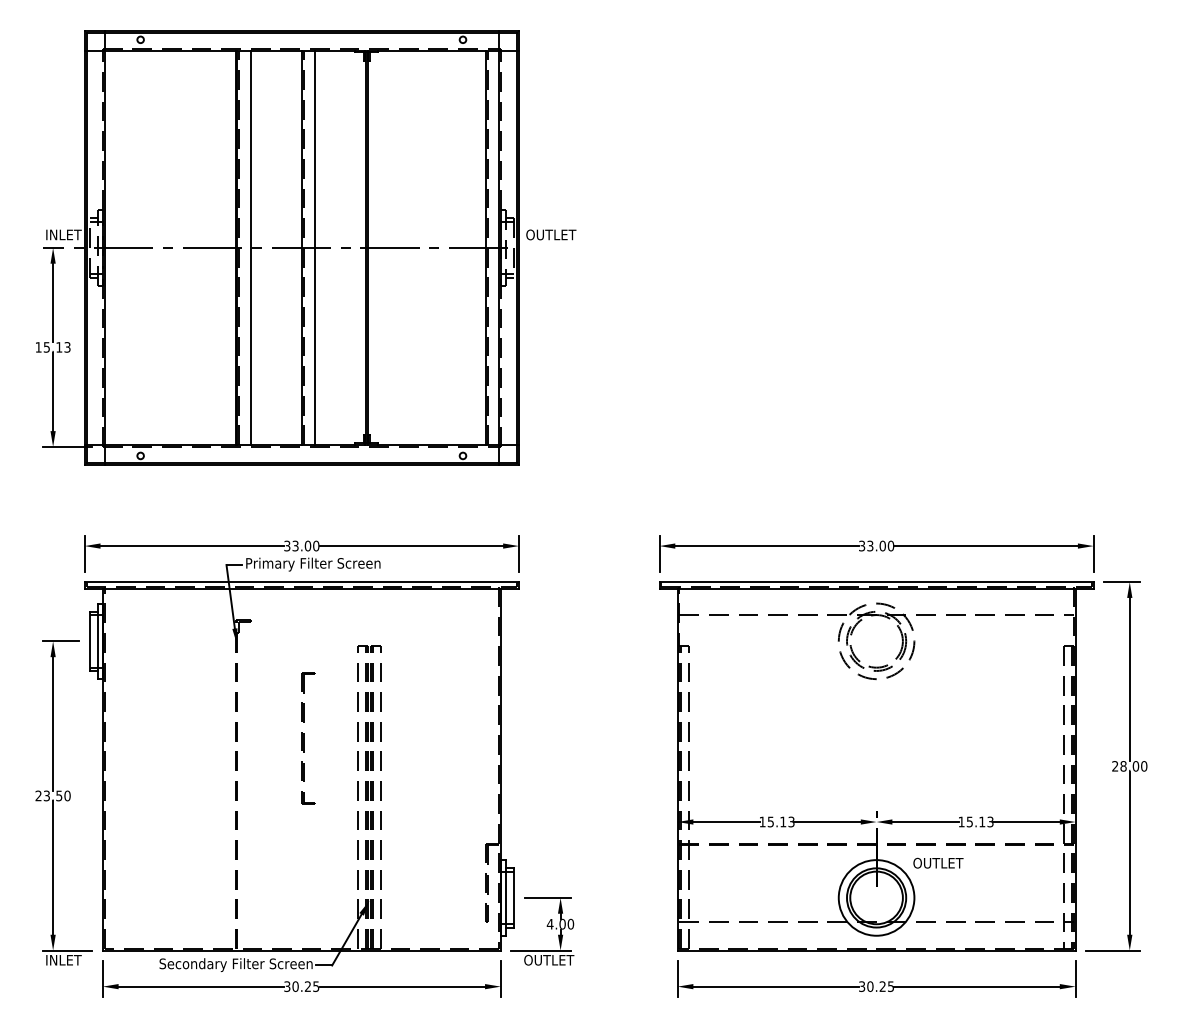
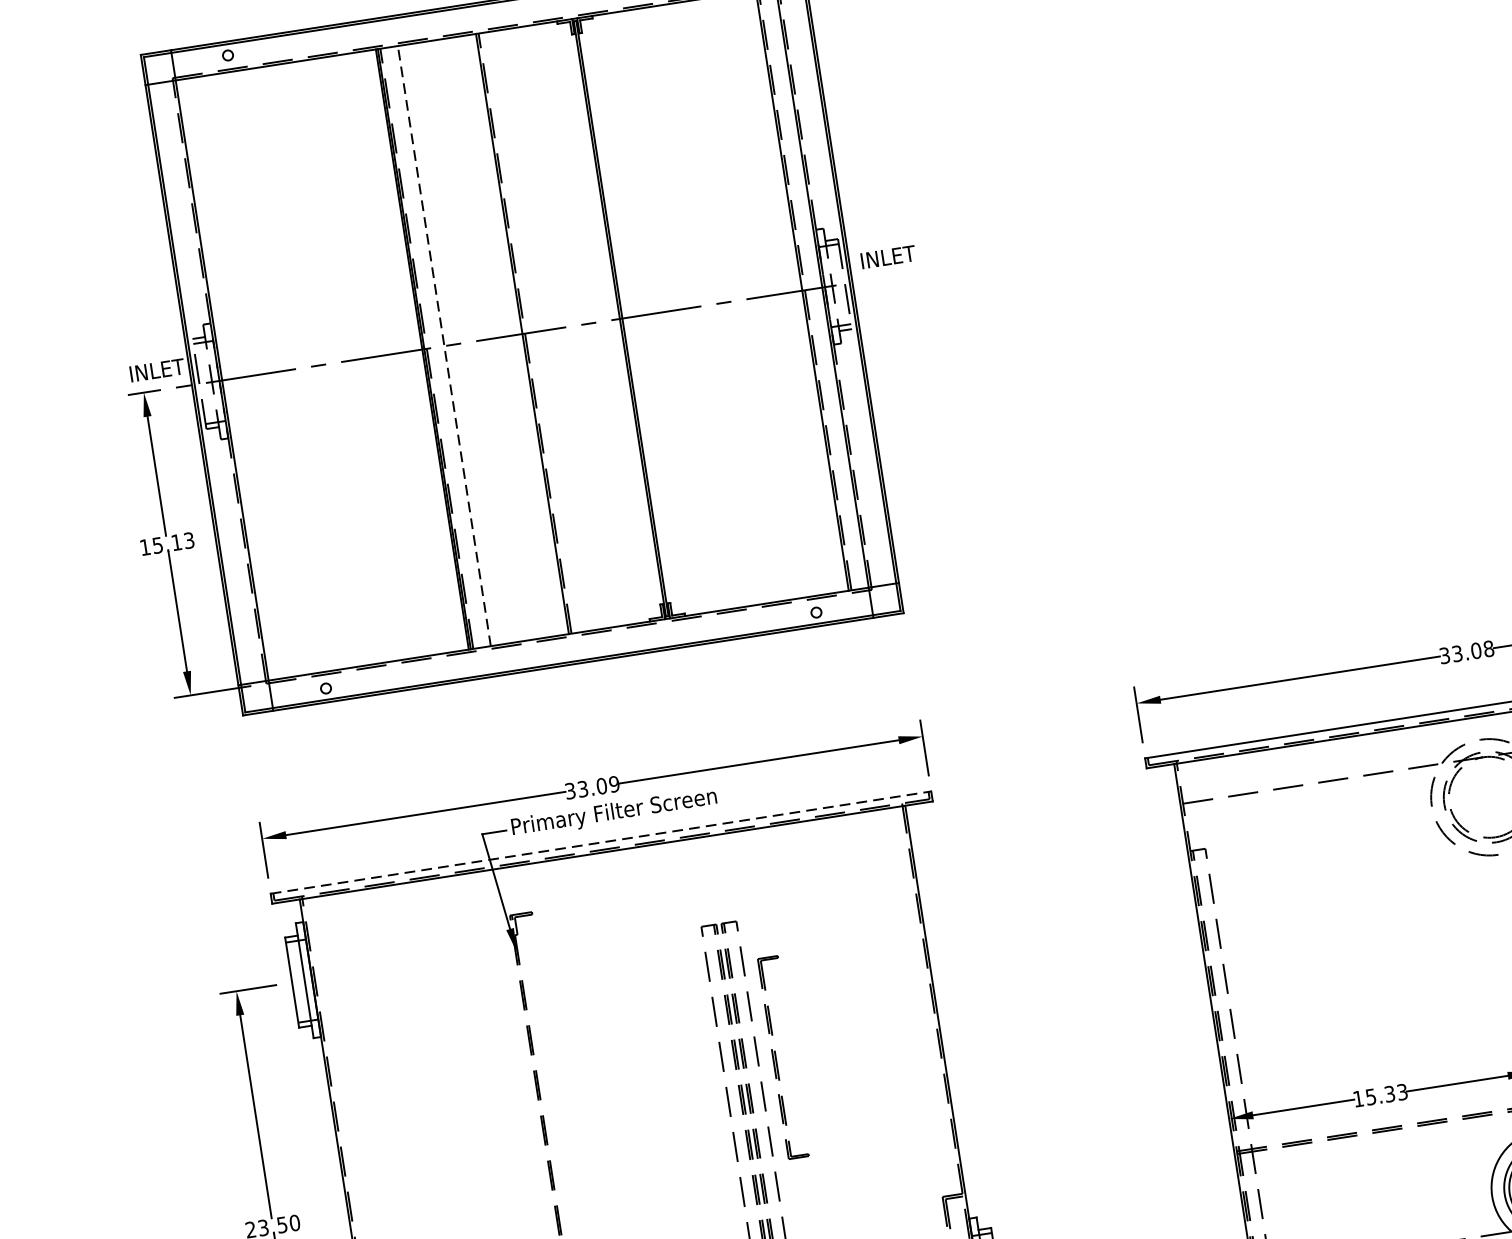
text: (551, 234) -> (898, 254), OUTLET -> INLET
line: (250, 247) -> (444, 345), solid -> dashed
line: (315, 247) -> (542, 330), removed
text: (316, 546) -> (614, 784), 33.00 -> 33.09
text: (890, 546) -> (1488, 649), 33.00 -> 33.08
line: (302, 582) -> (602, 842), solid -> dashed
part: (308, 738) -> (783, 1057), moved
text: (783, 821) -> (1390, 1093), 15.13 -> 15.33

